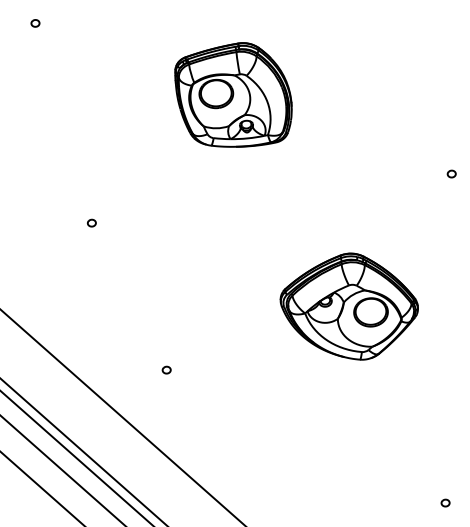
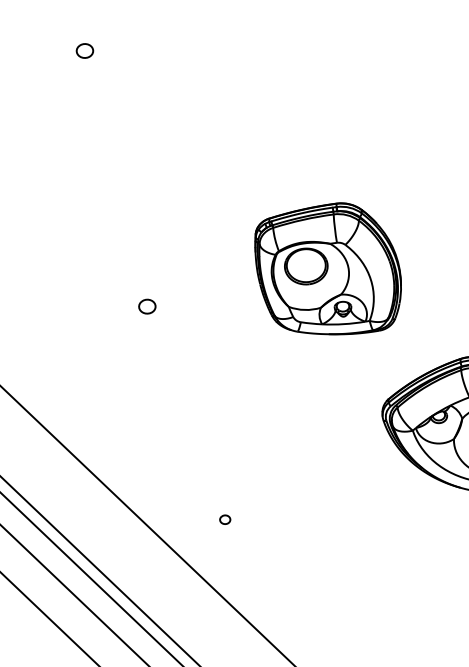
part: (35, 23) -> (84, 51), size x1.6
part: (233, 94) -> (327, 267), moved
part: (91, 222) -> (146, 305), size x1.6
part: (166, 369) -> (224, 518), moved

